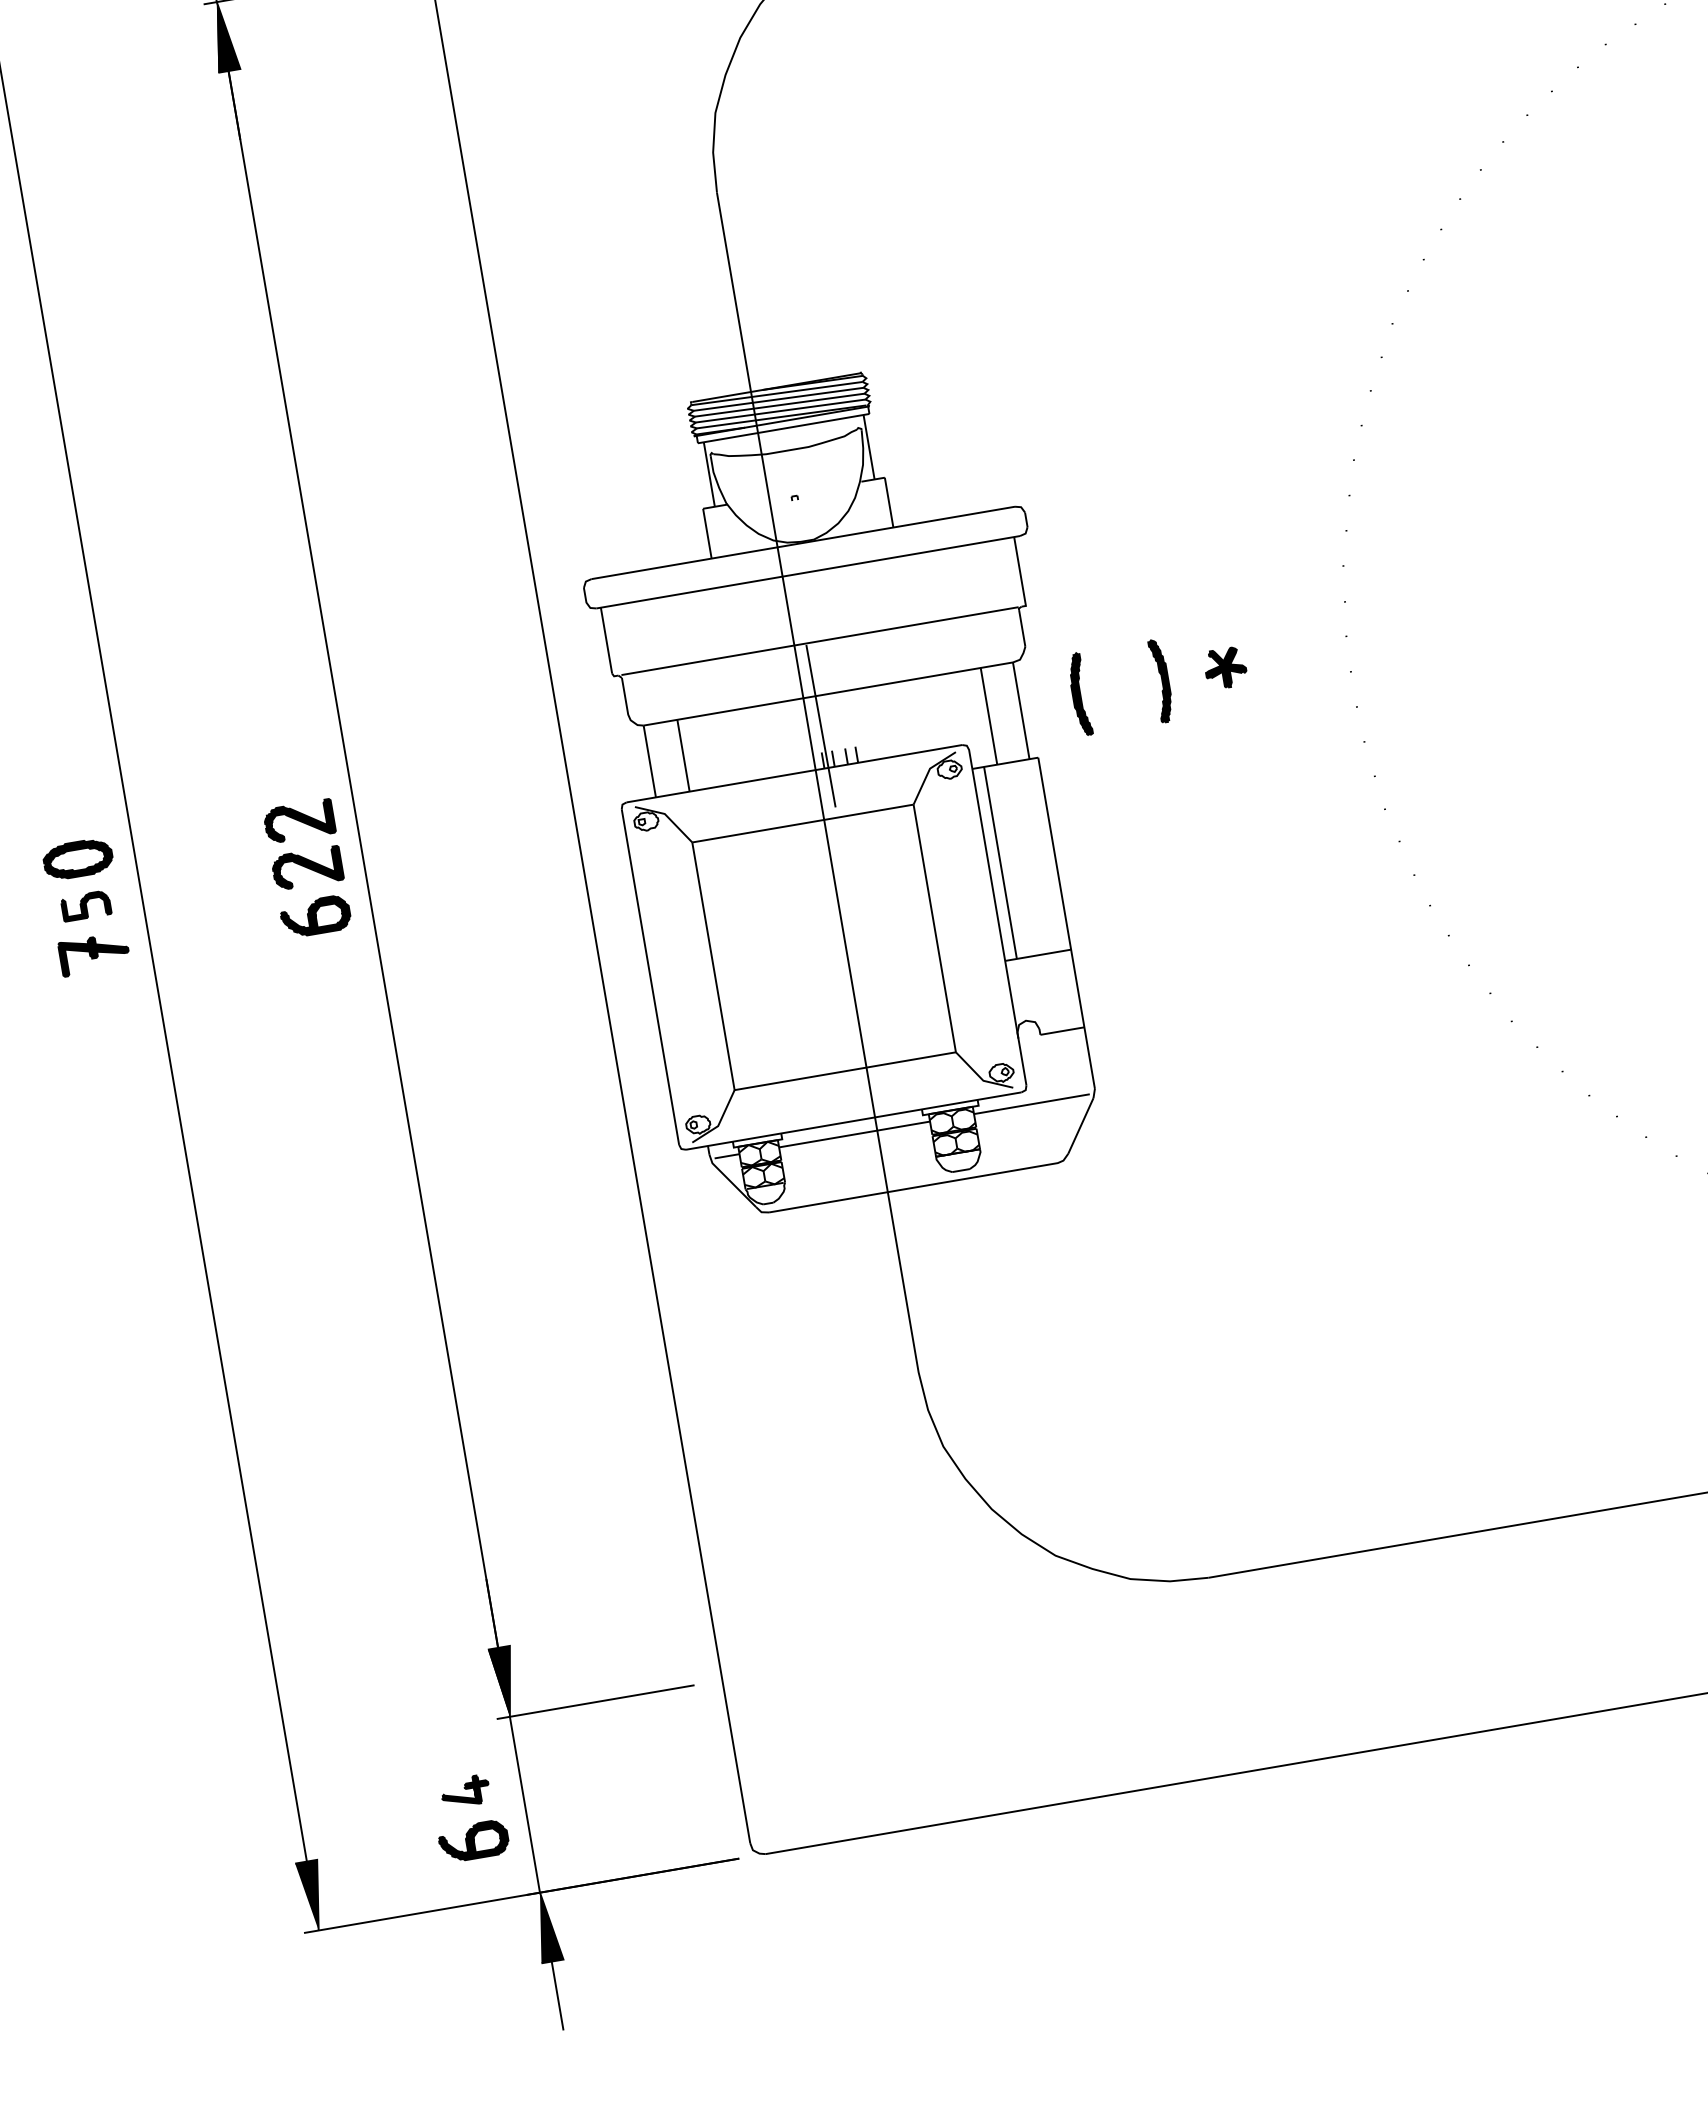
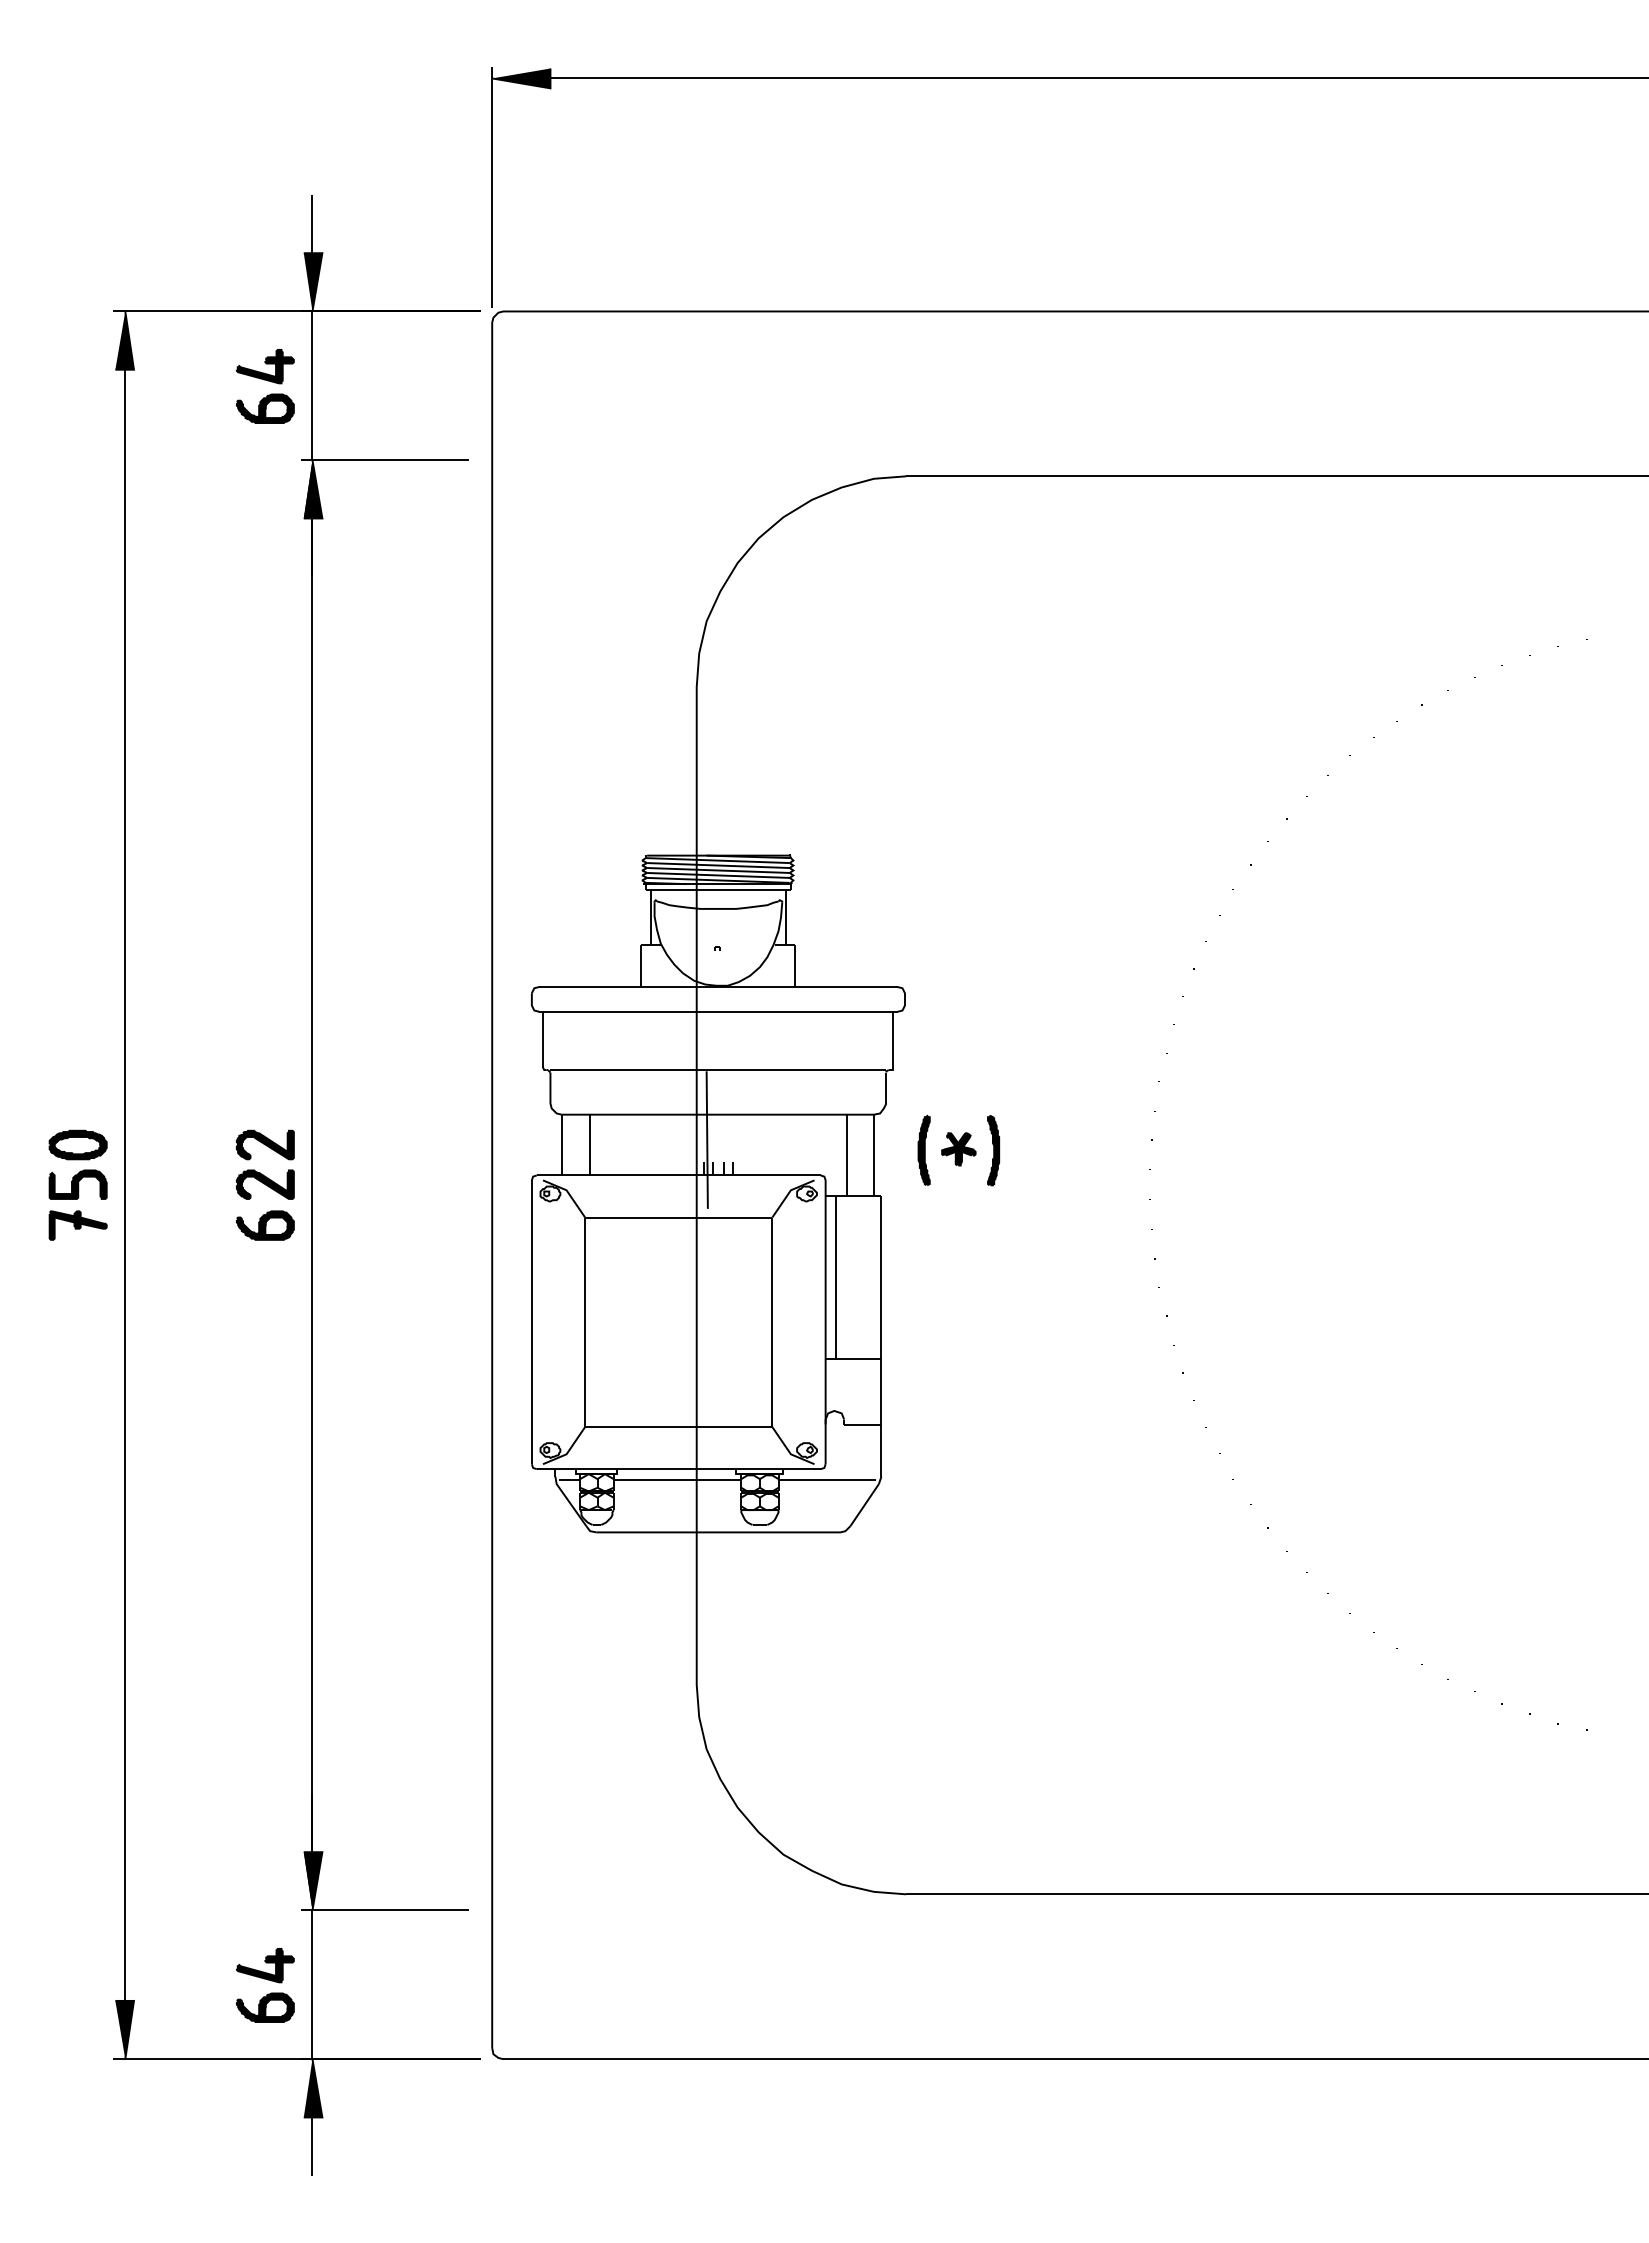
part: (1225, 668) -> (958, 1149), moved
part: (85, 905) -> (77, 1184), size x1.43
part: (465, 1791) -> (265, 1965), size x1.43

